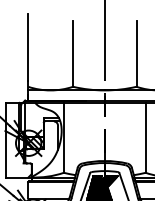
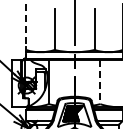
line: (28, 47) -> (26, 25), solid -> dashed
line: (145, 138) -> (100, 82), solid -> dashed

